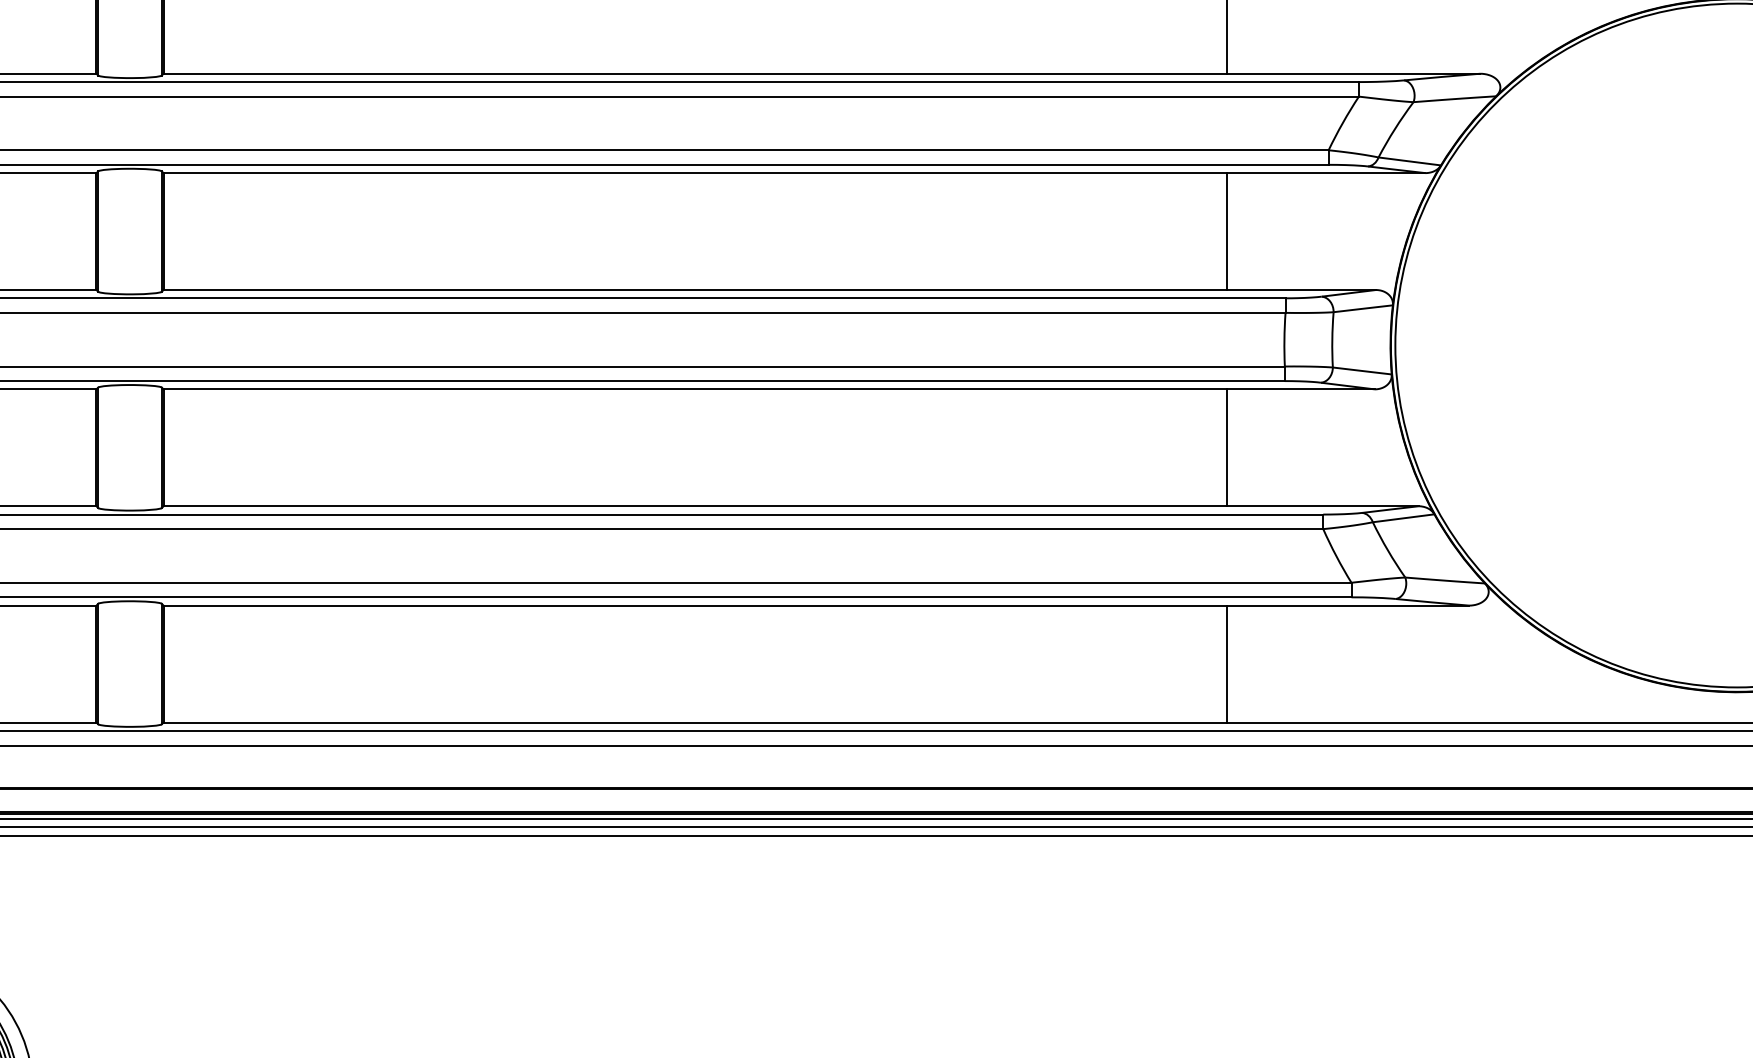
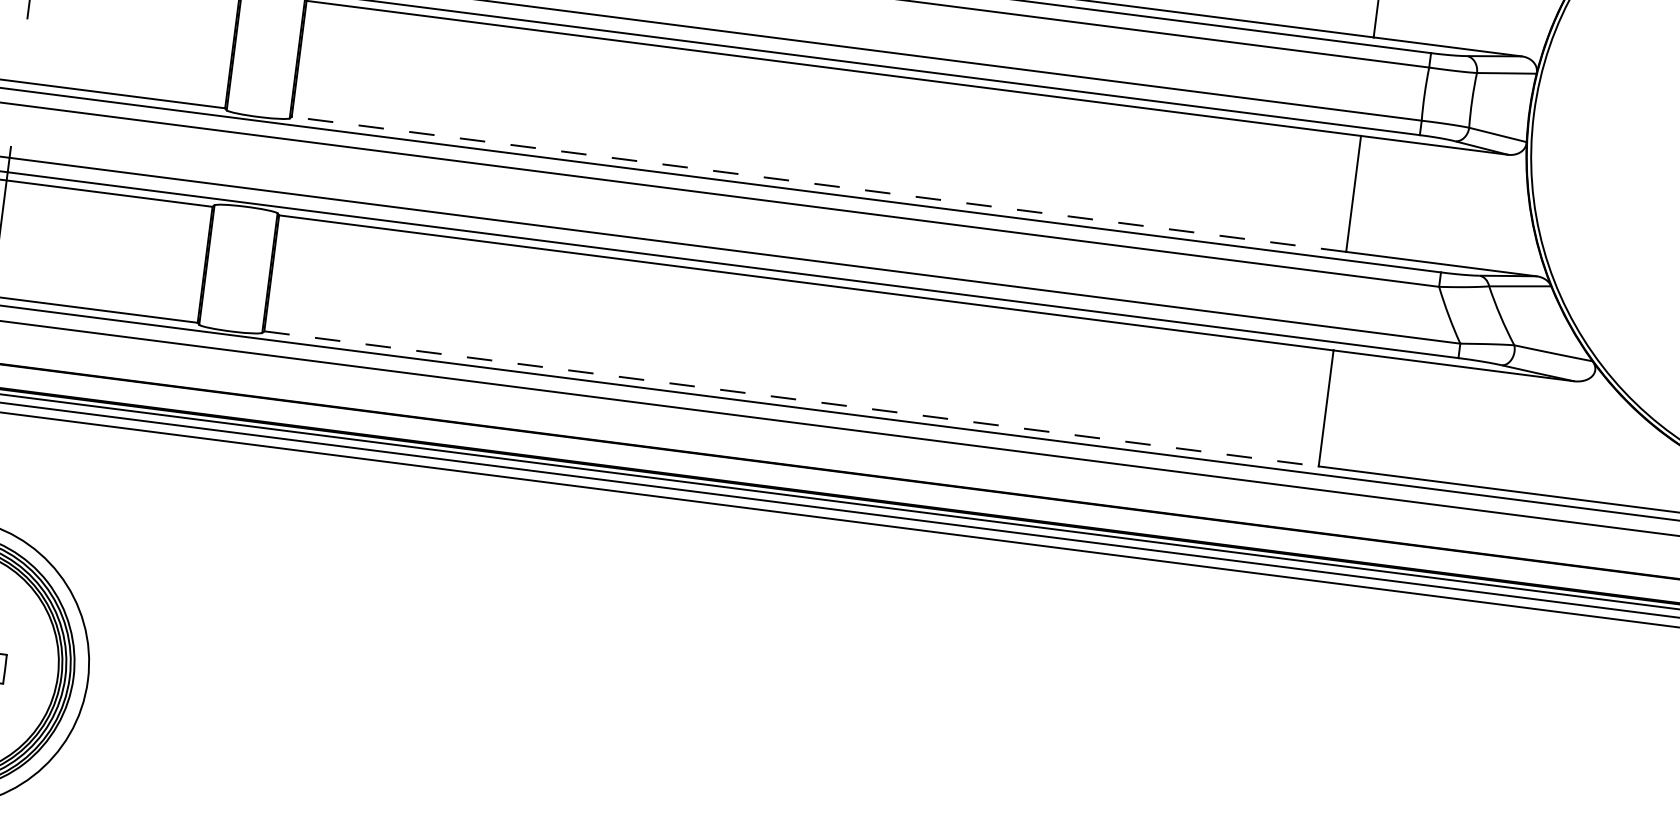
line: (695, 506) -> (819, 184), solid -> dashed
line: (695, 722) -> (791, 398), solid -> dashed

